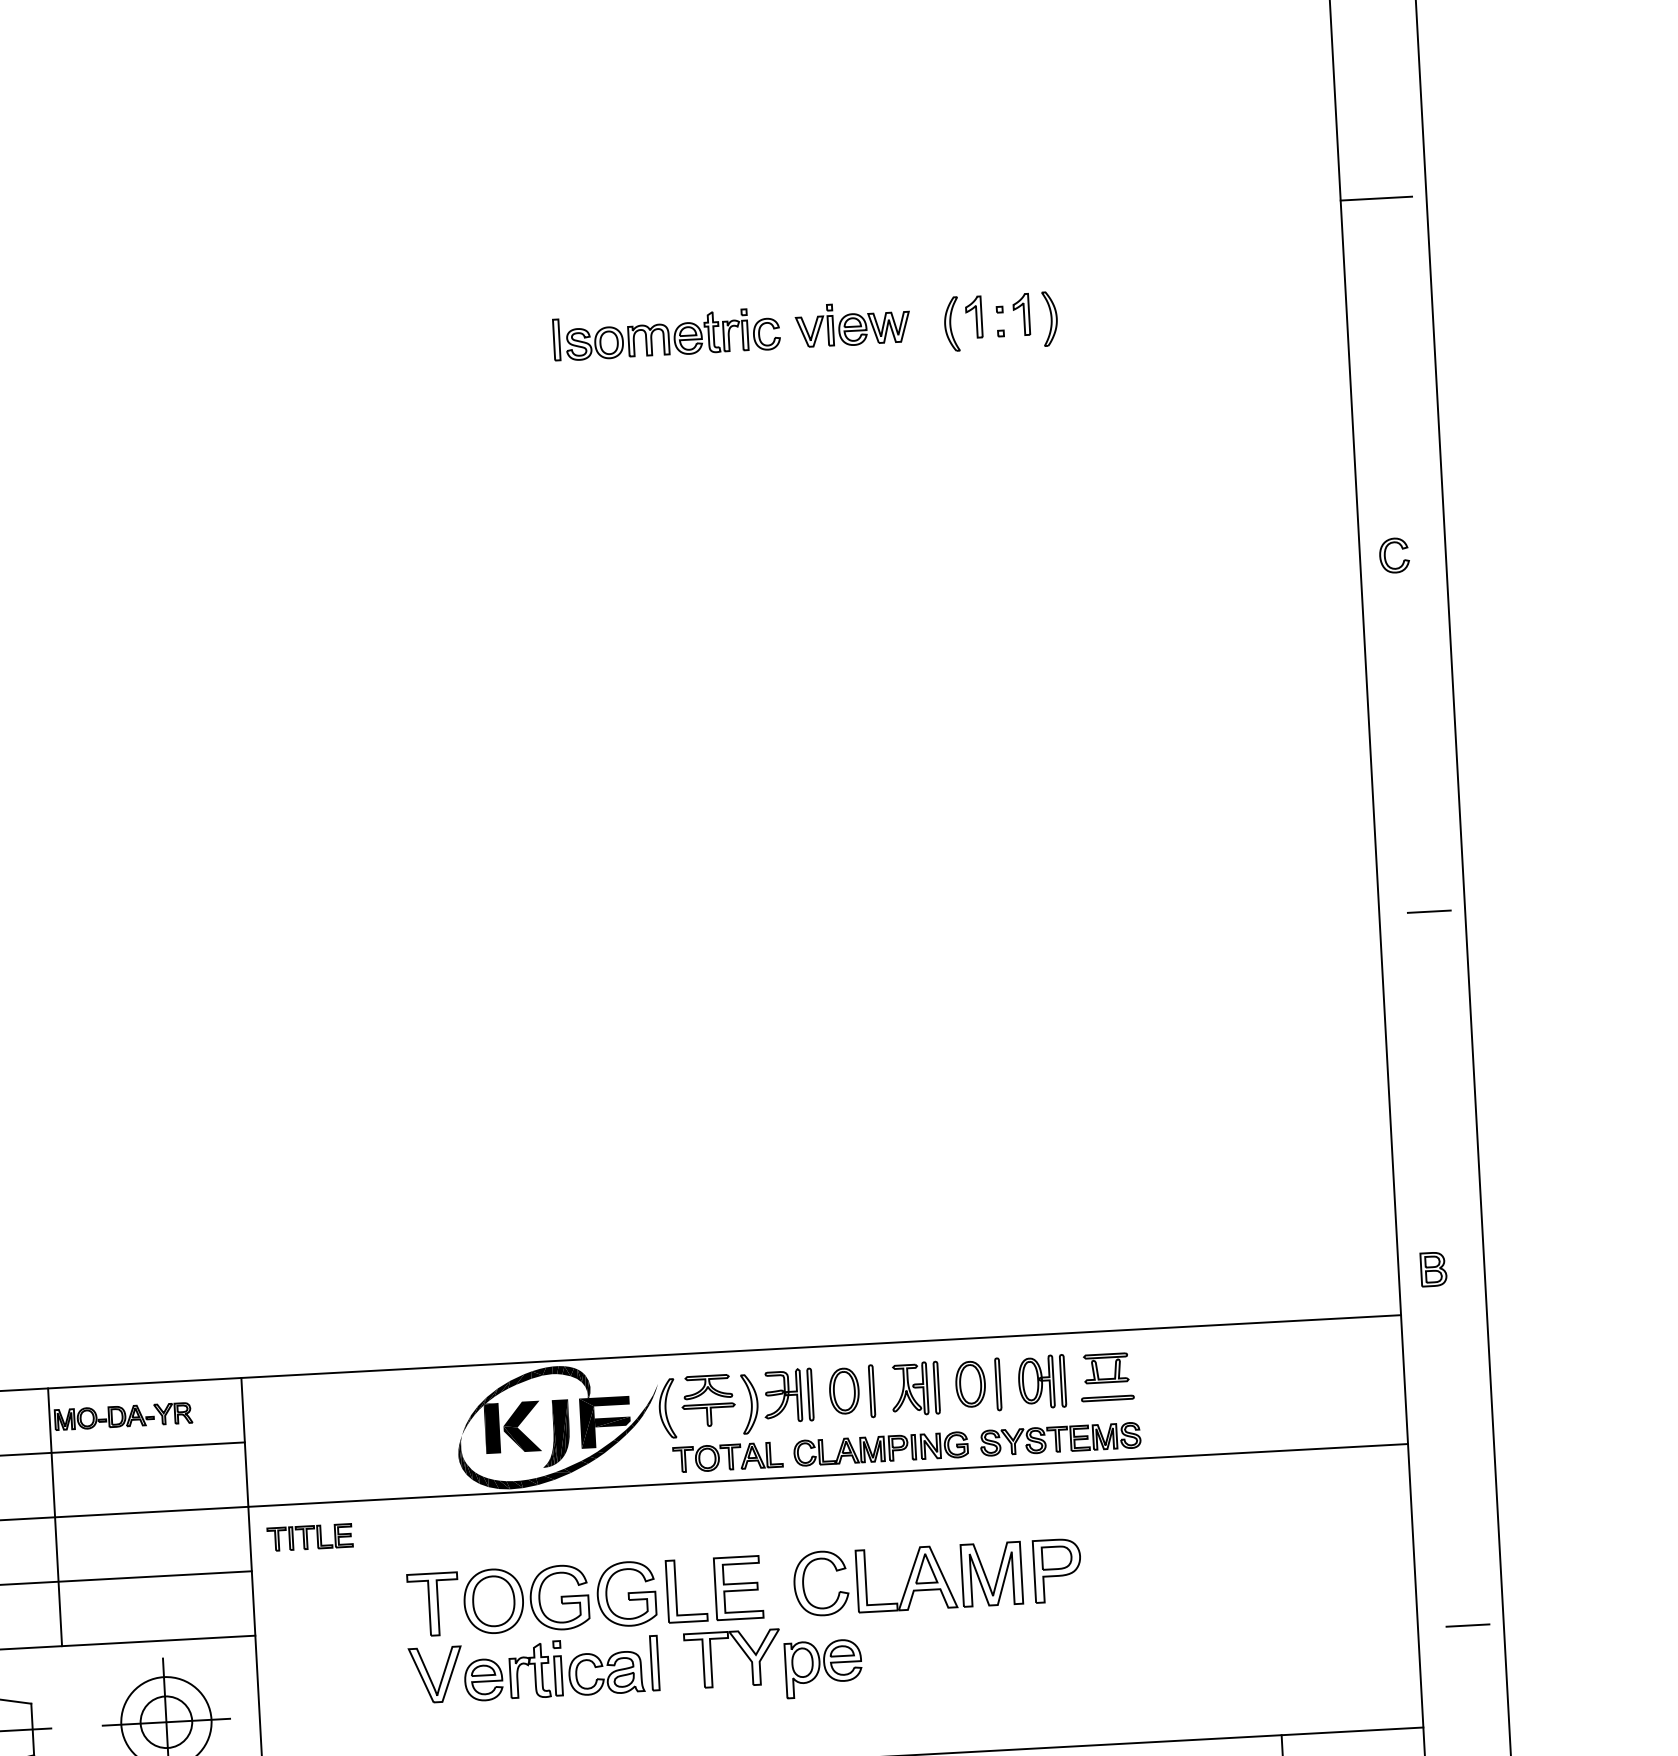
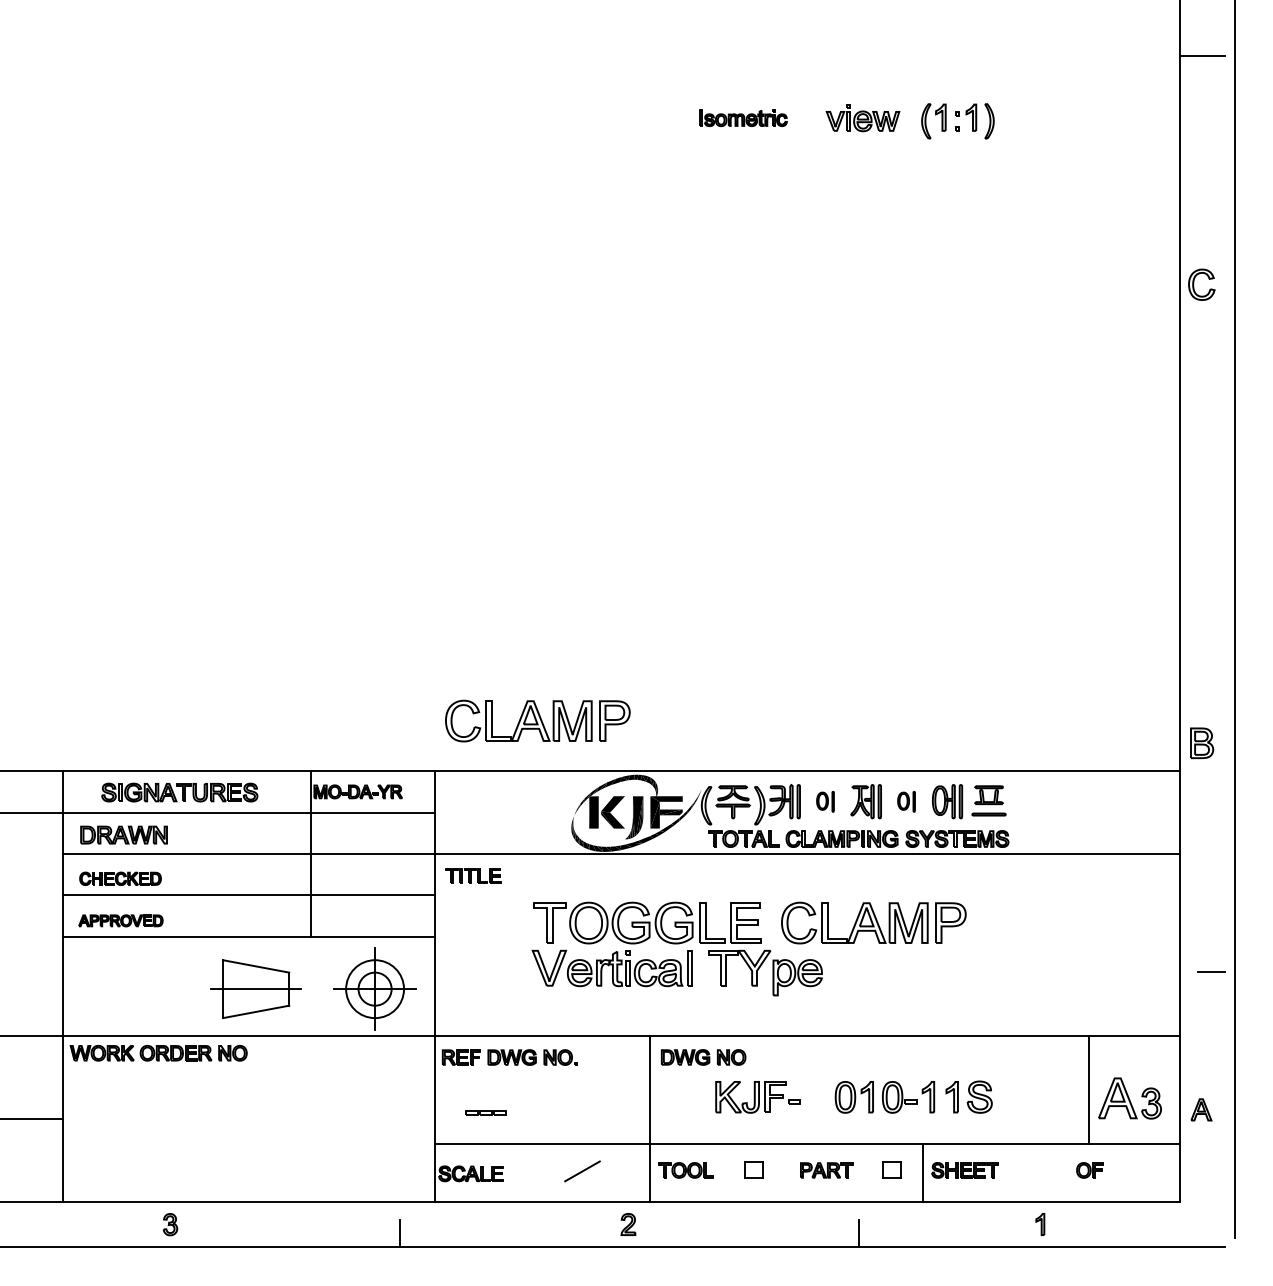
part: (666, 335) -> (743, 118), size x0.6
part: (1394, 555) -> (1201, 284), size x1.4
line: (1429, 912) -> (1211, 514), removed
part: (1432, 1268) -> (1201, 742), size x1.4
part: (396, 1290) -> (537, 720), added
part: (978, 1385) -> (906, 801), size x0.6
part: (852, 1391) -> (825, 801), size x0.6

